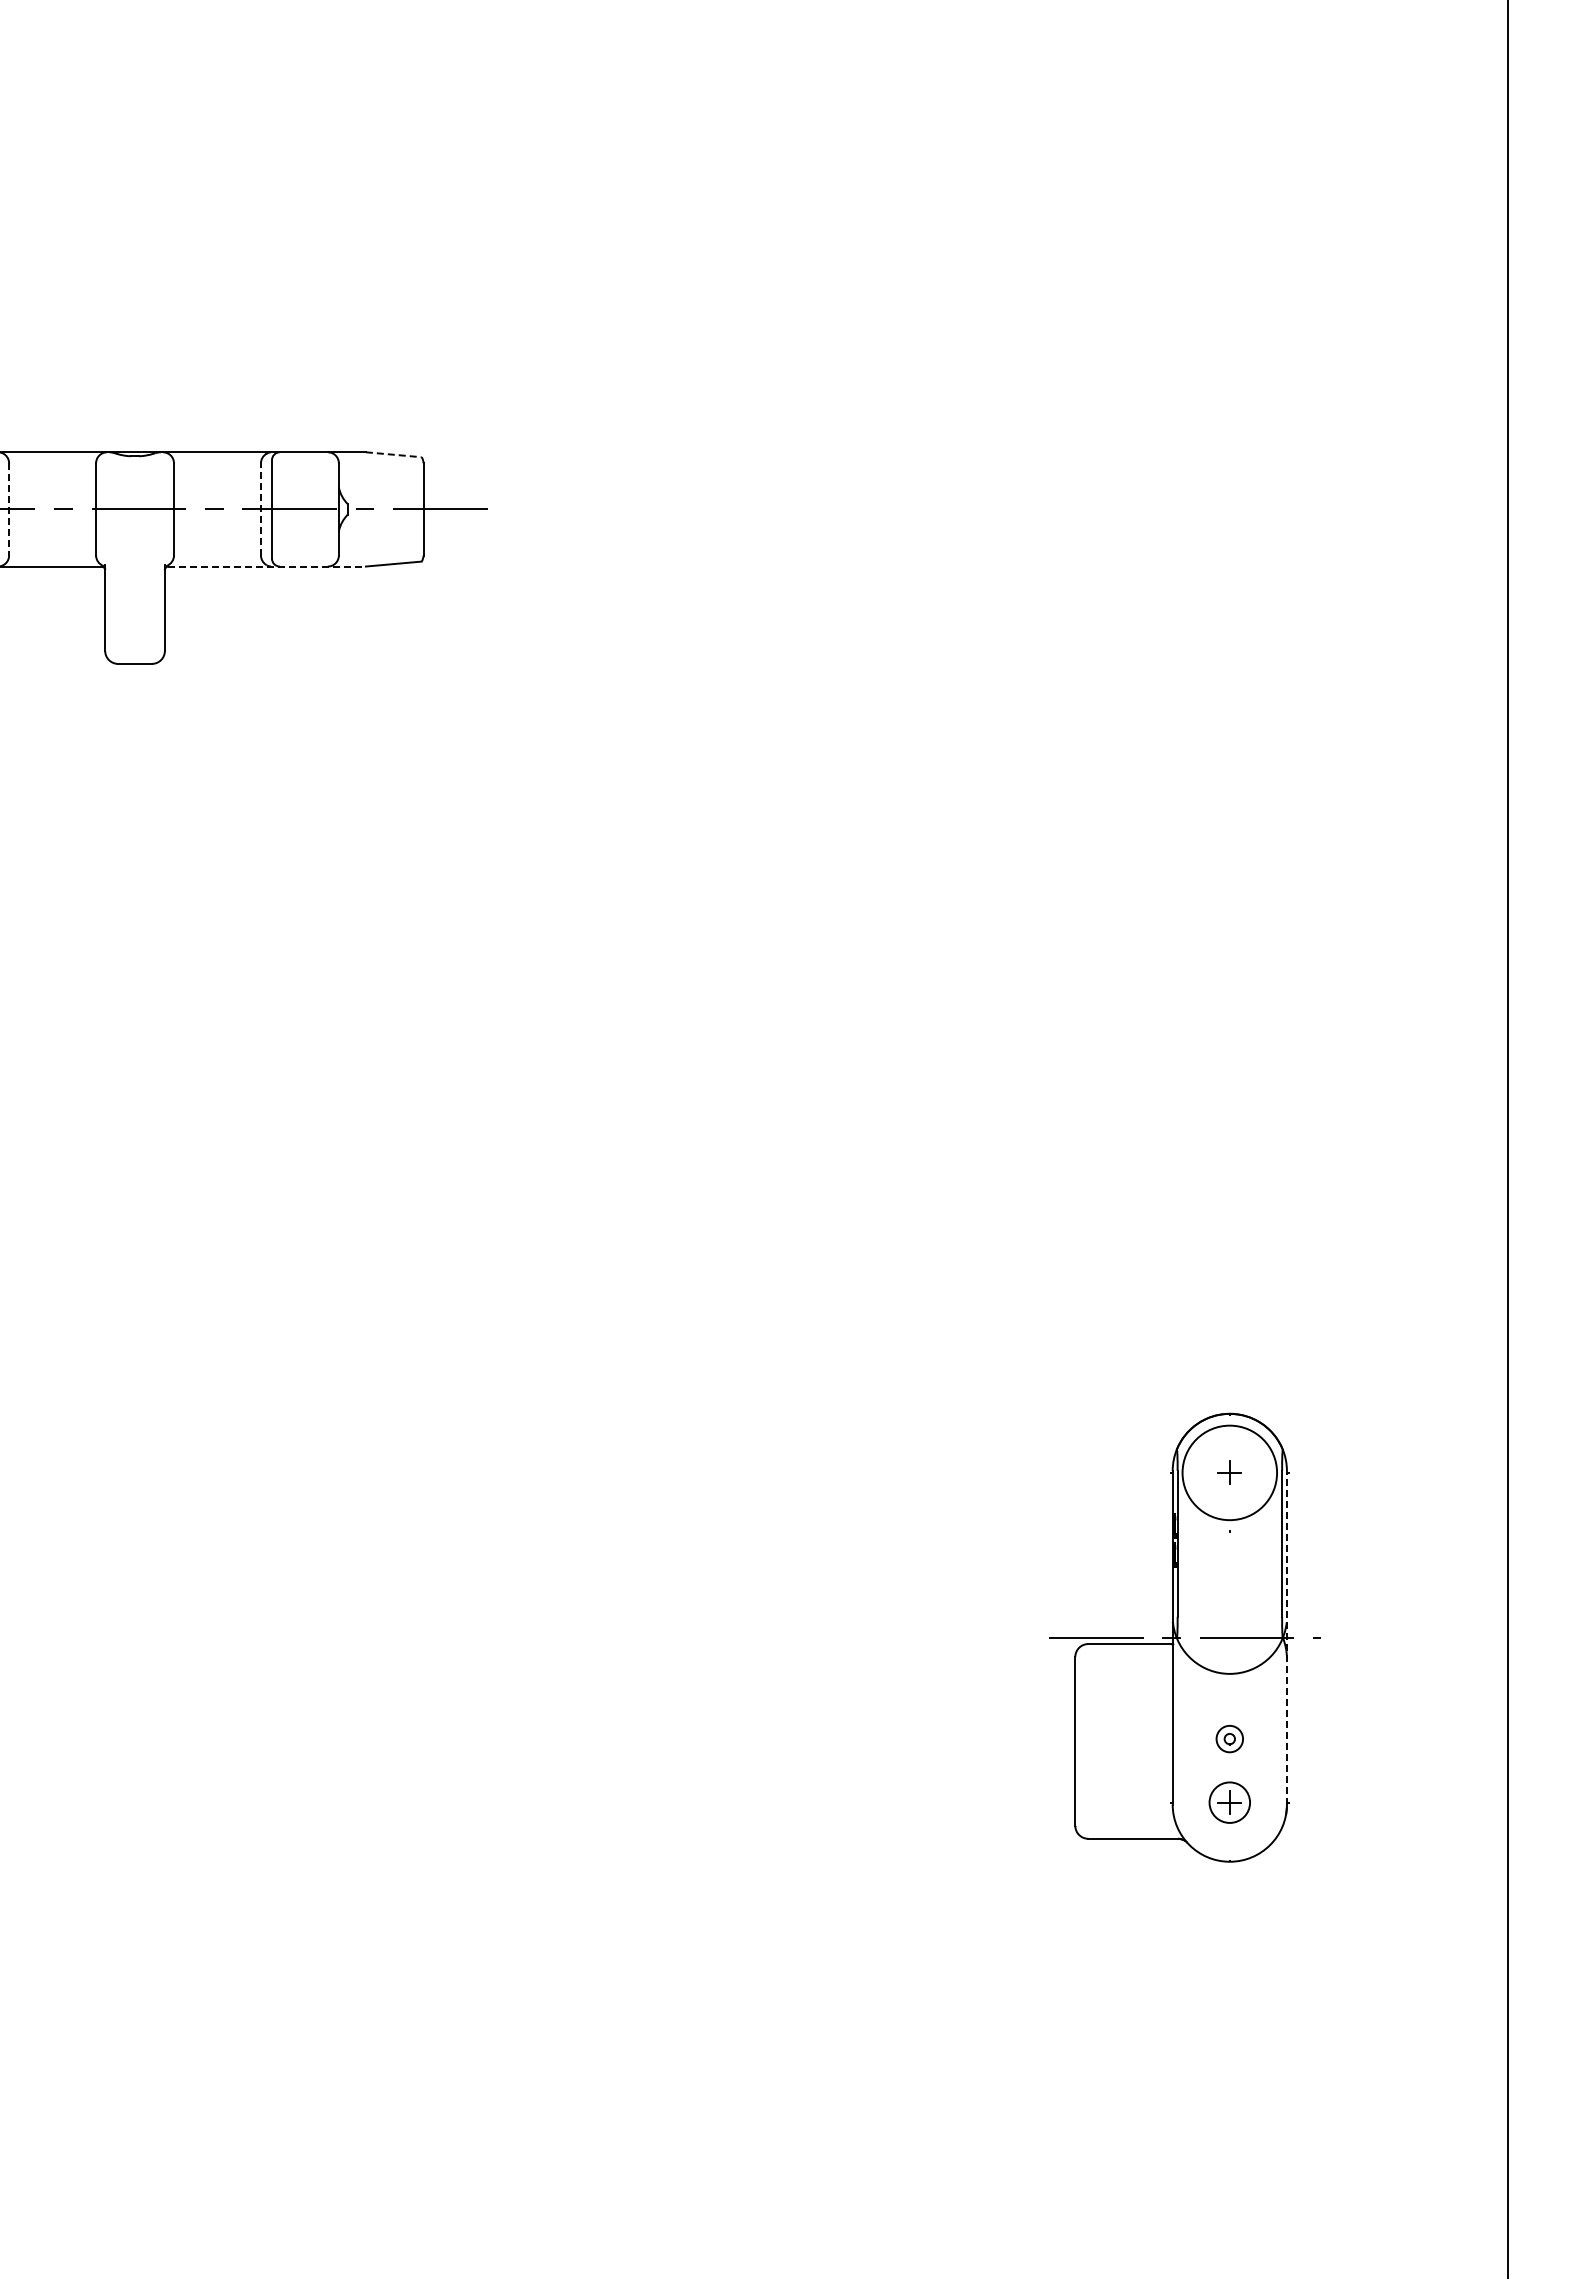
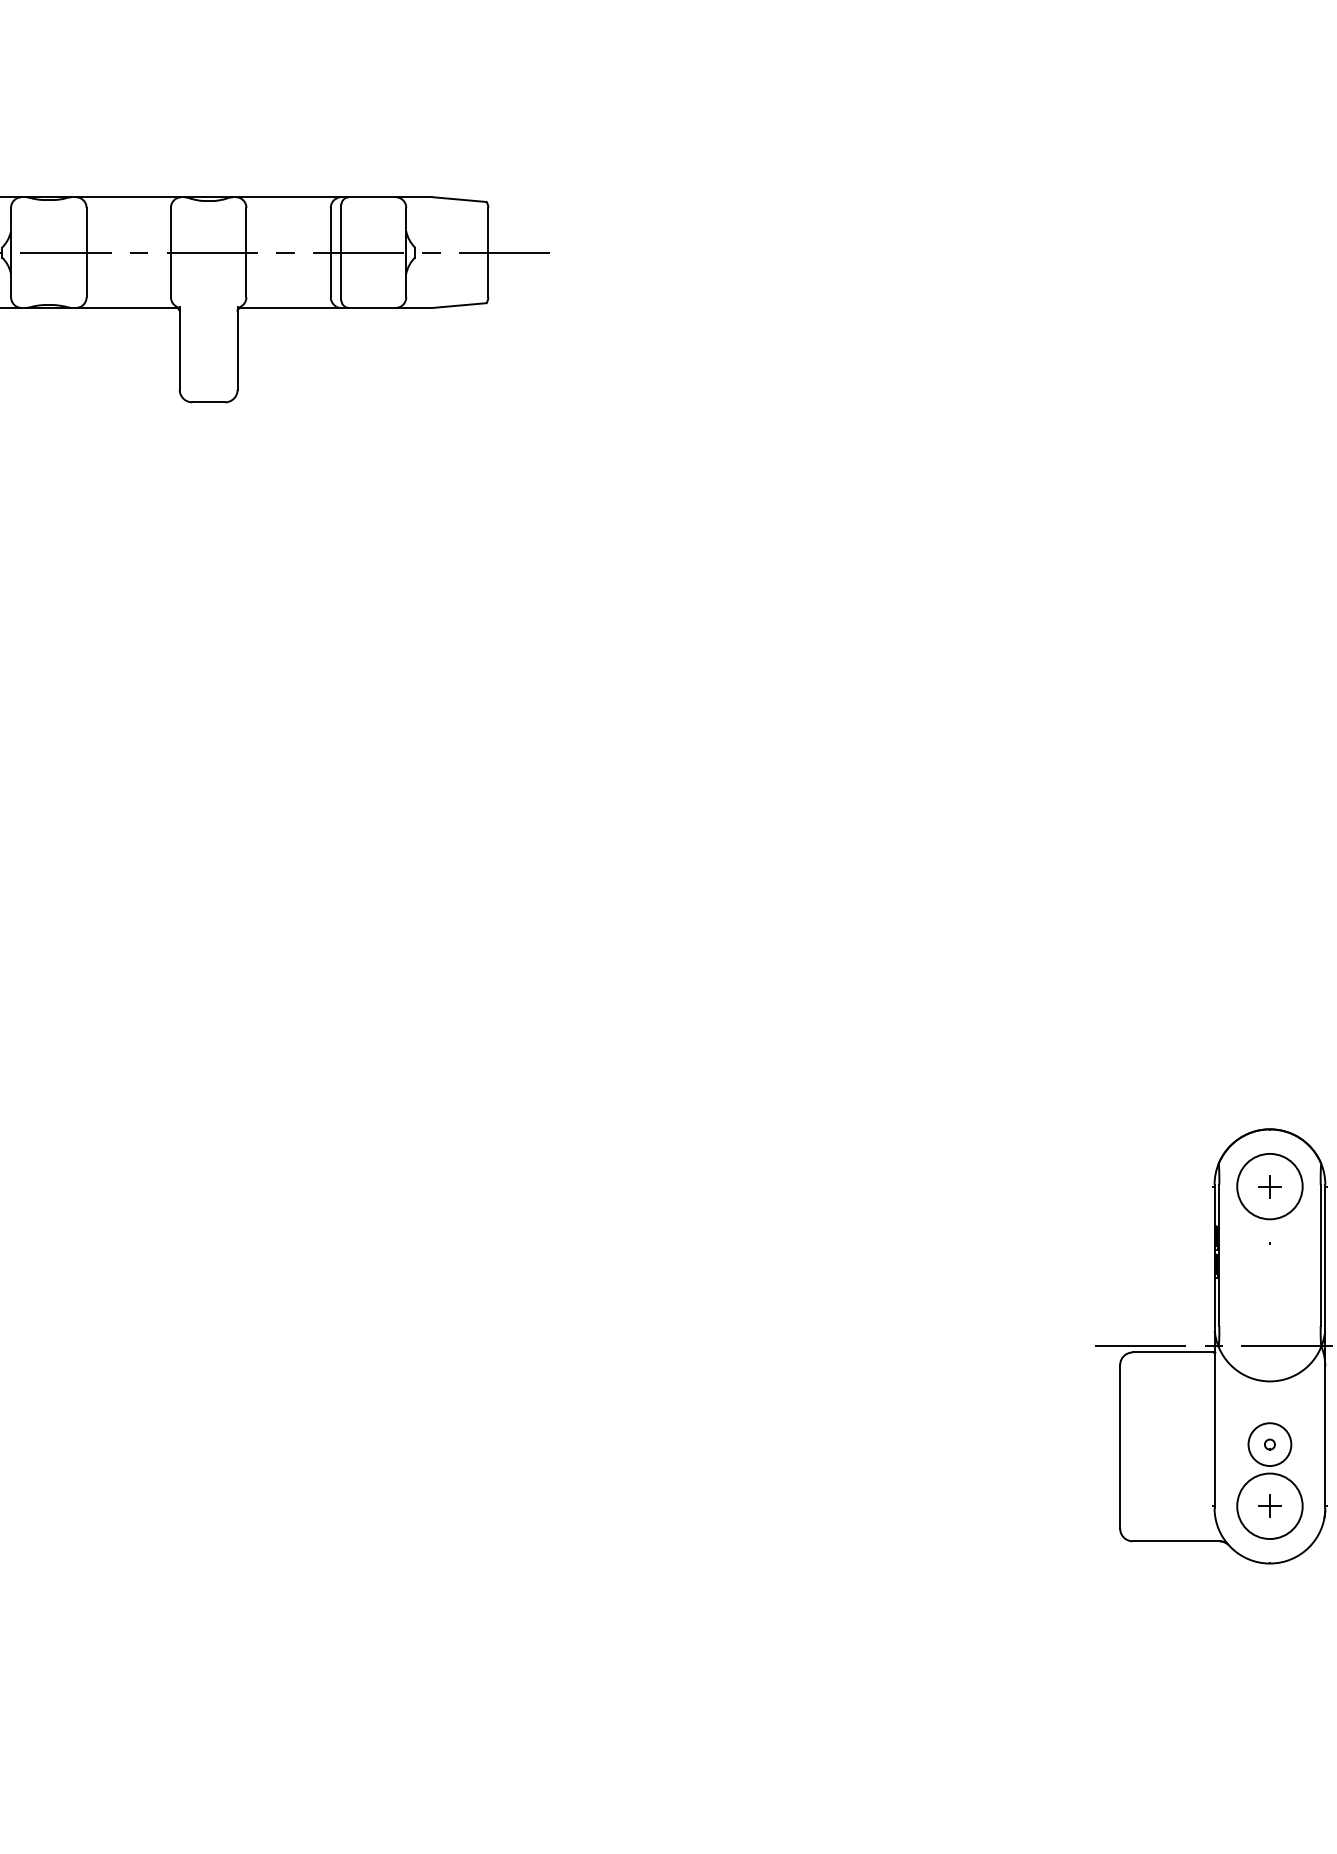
line: (393, 454) -> (459, 199), dashed -> solid
line: (260, 508) -> (330, 251), dashed -> solid
line: (9, 509) -> (86, 252), dashed -> solid
line: (267, 566) -> (337, 307), dashed -> solid
circle: (1229, 1472) -> (1269, 1186), size x0.71
line: (1286, 1637) -> (1324, 1346), dashed -> solid
circle: (1229, 1739) -> (1269, 1445), size x1.67
circle: (1229, 1802) -> (1269, 1506), size x1.67

